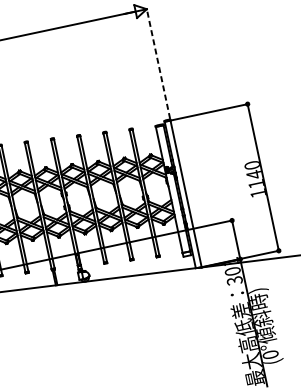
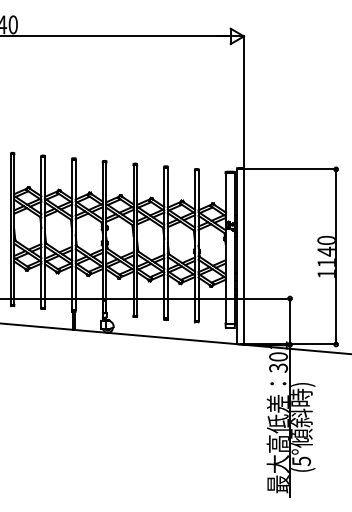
line: (158, 63) -> (243, 101), dashed -> solid
text: (270, 354) -> (301, 461), (0° -> (5°

